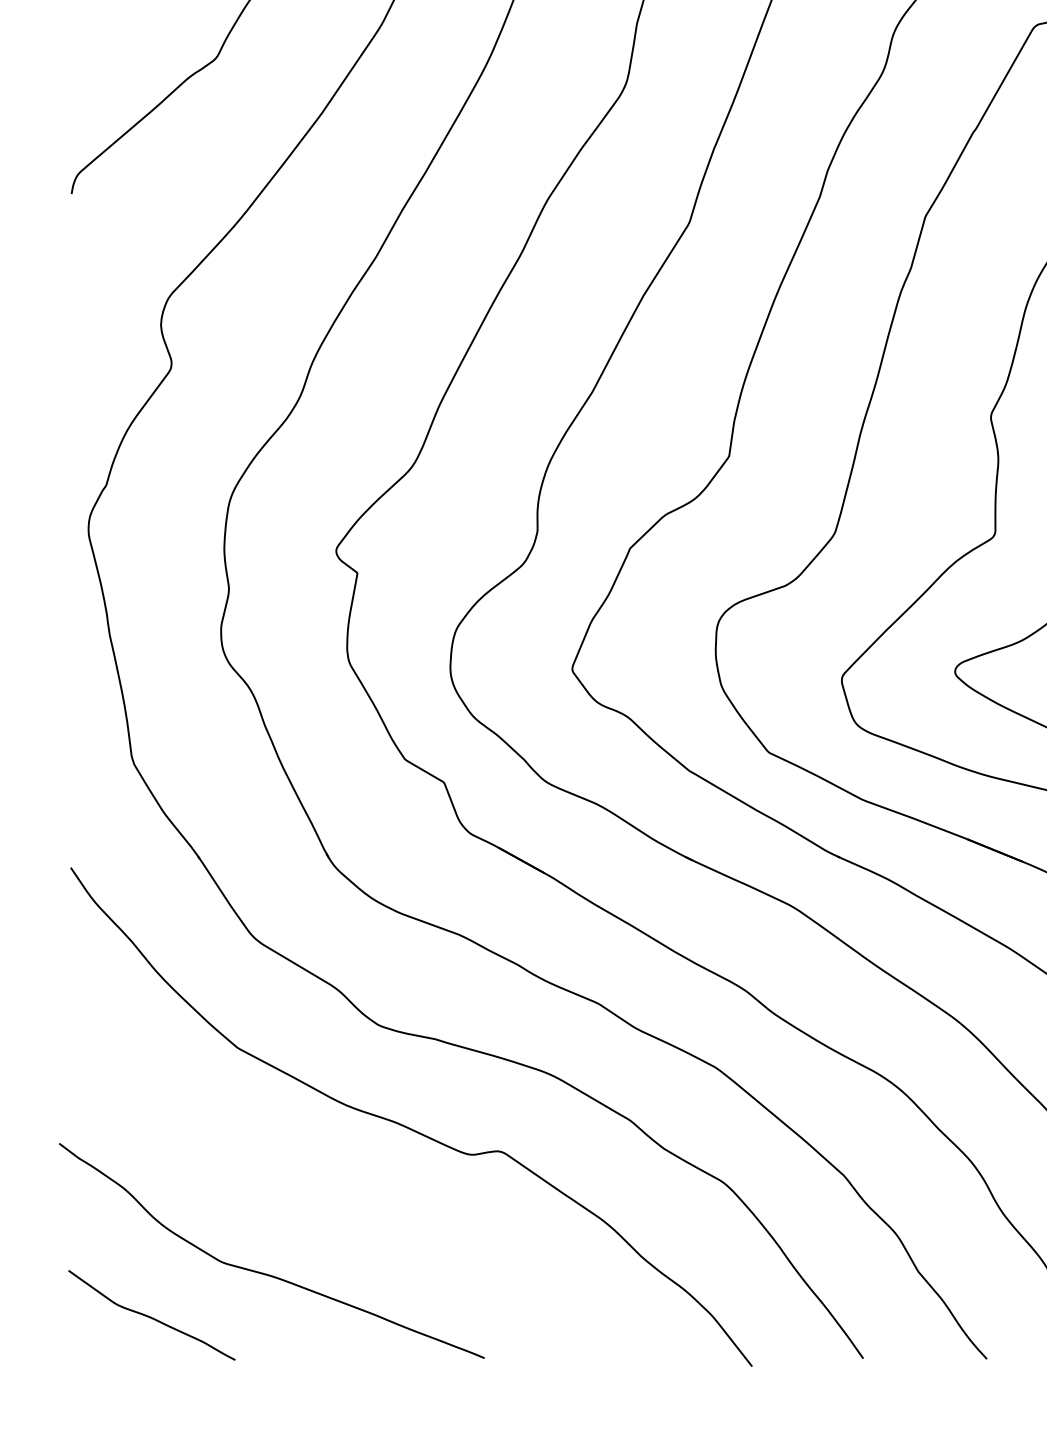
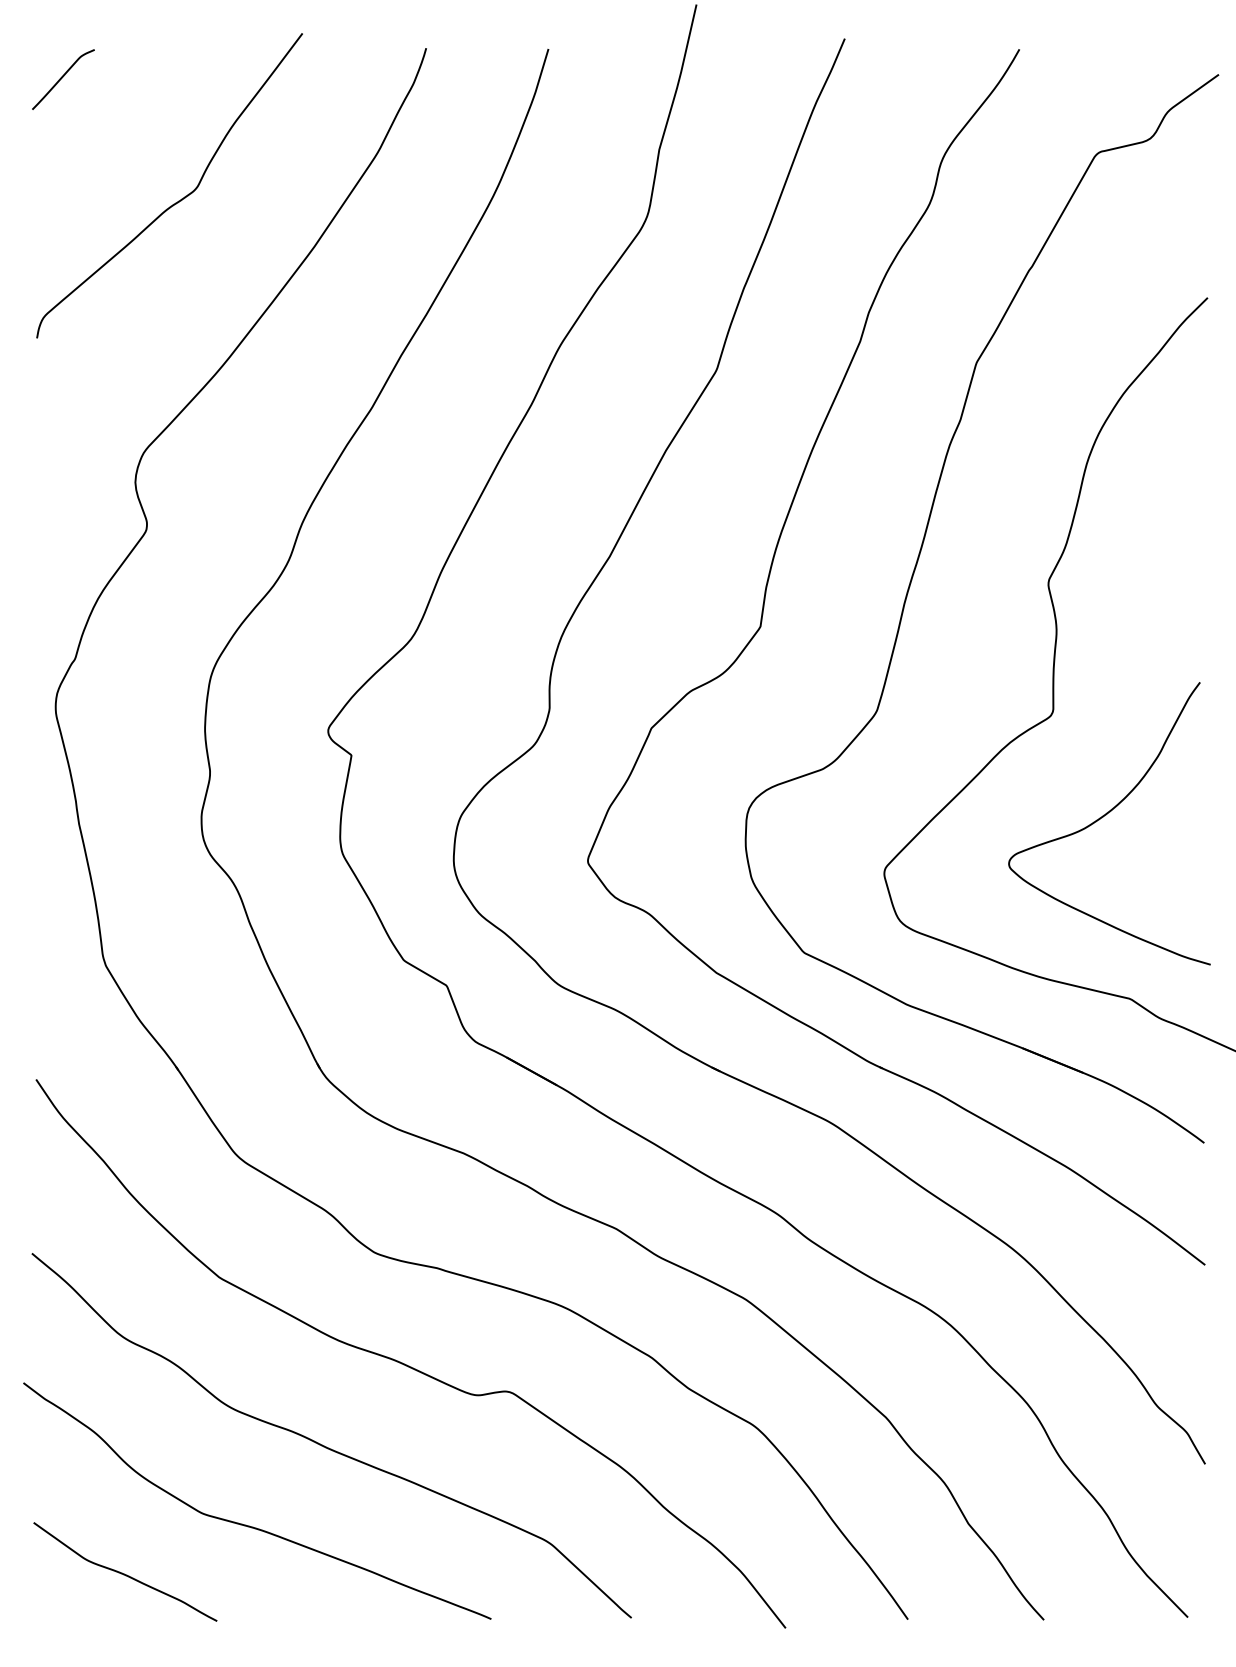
curve: (334, 1201) -> (326, 1446), added

